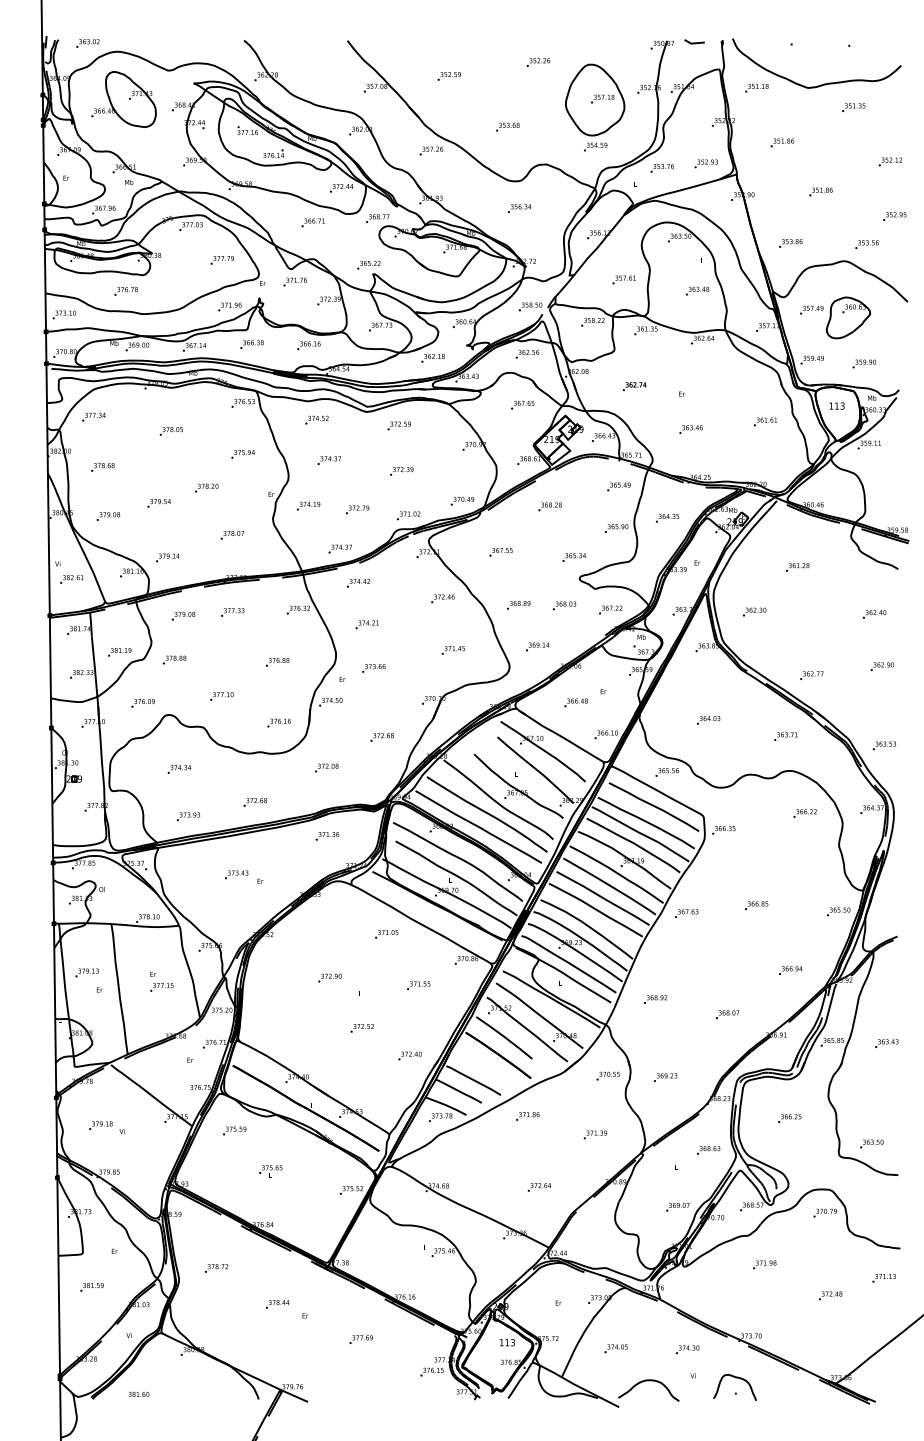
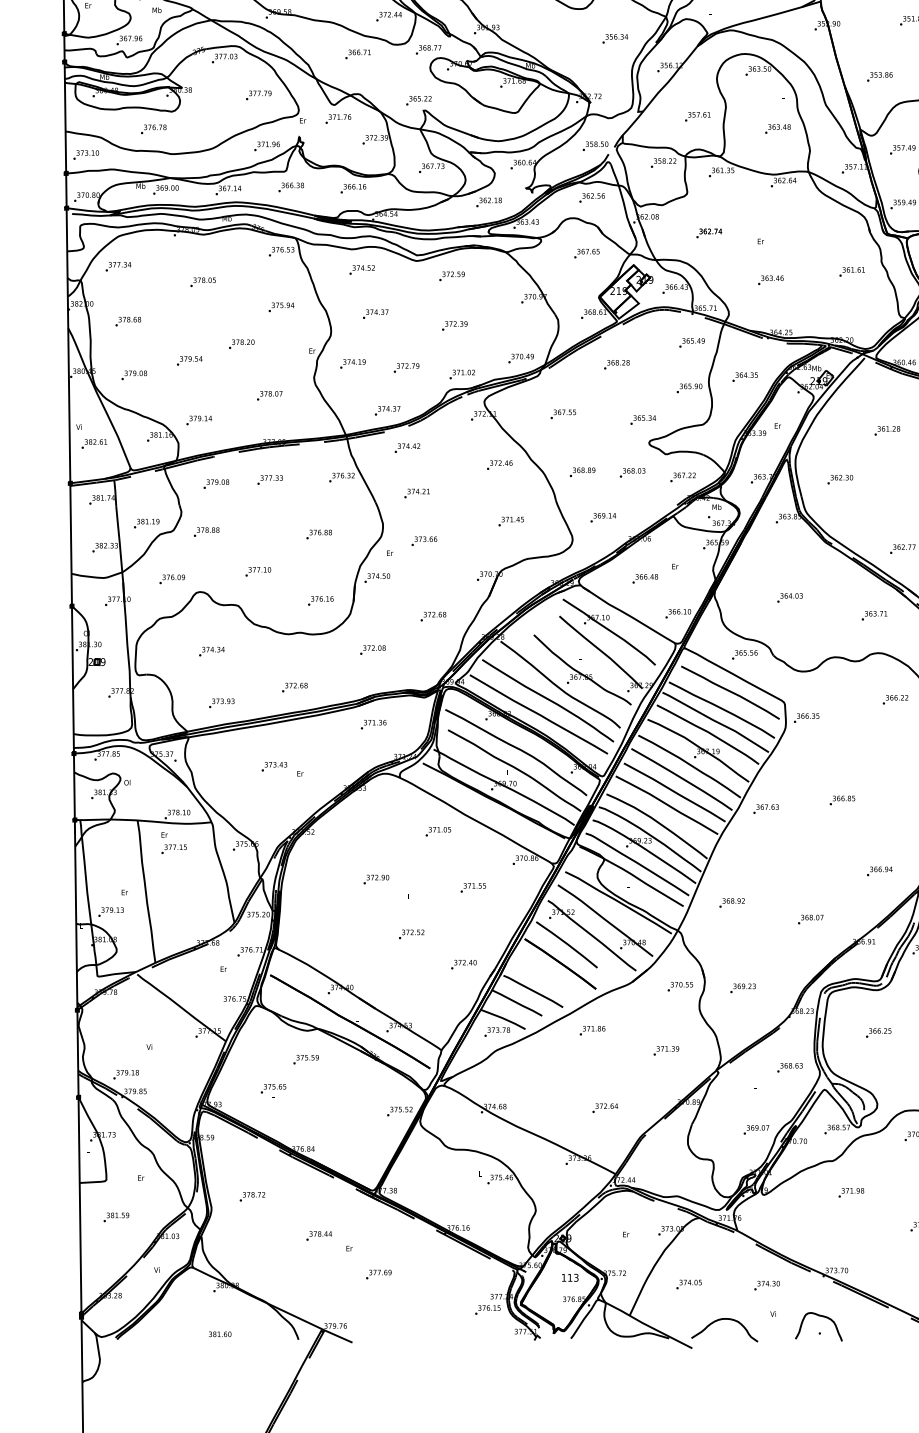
text: (519, 208) -> (615, 38), moved
text: (86, 972) -> (110, 911), moved
text: (161, 981) -> (173, 842), moved
text: (100, 1125) -> (125, 1074), moved
text: (234, 1130) -> (305, 1059), moved
text: (270, 1171) -> (273, 1090), moved
text: (360, 1339) -> (378, 1274), moved
text: (138, 1393) -> (219, 1333), moved

